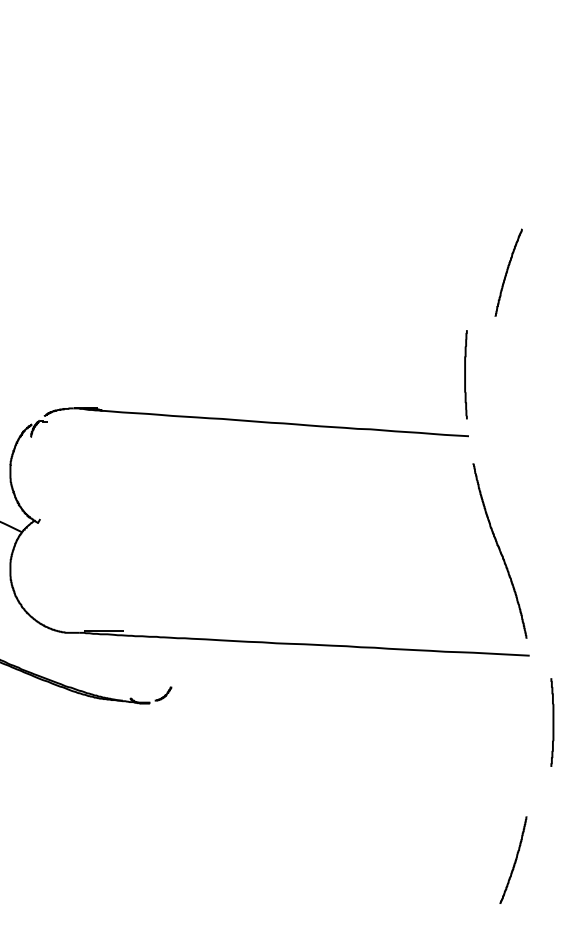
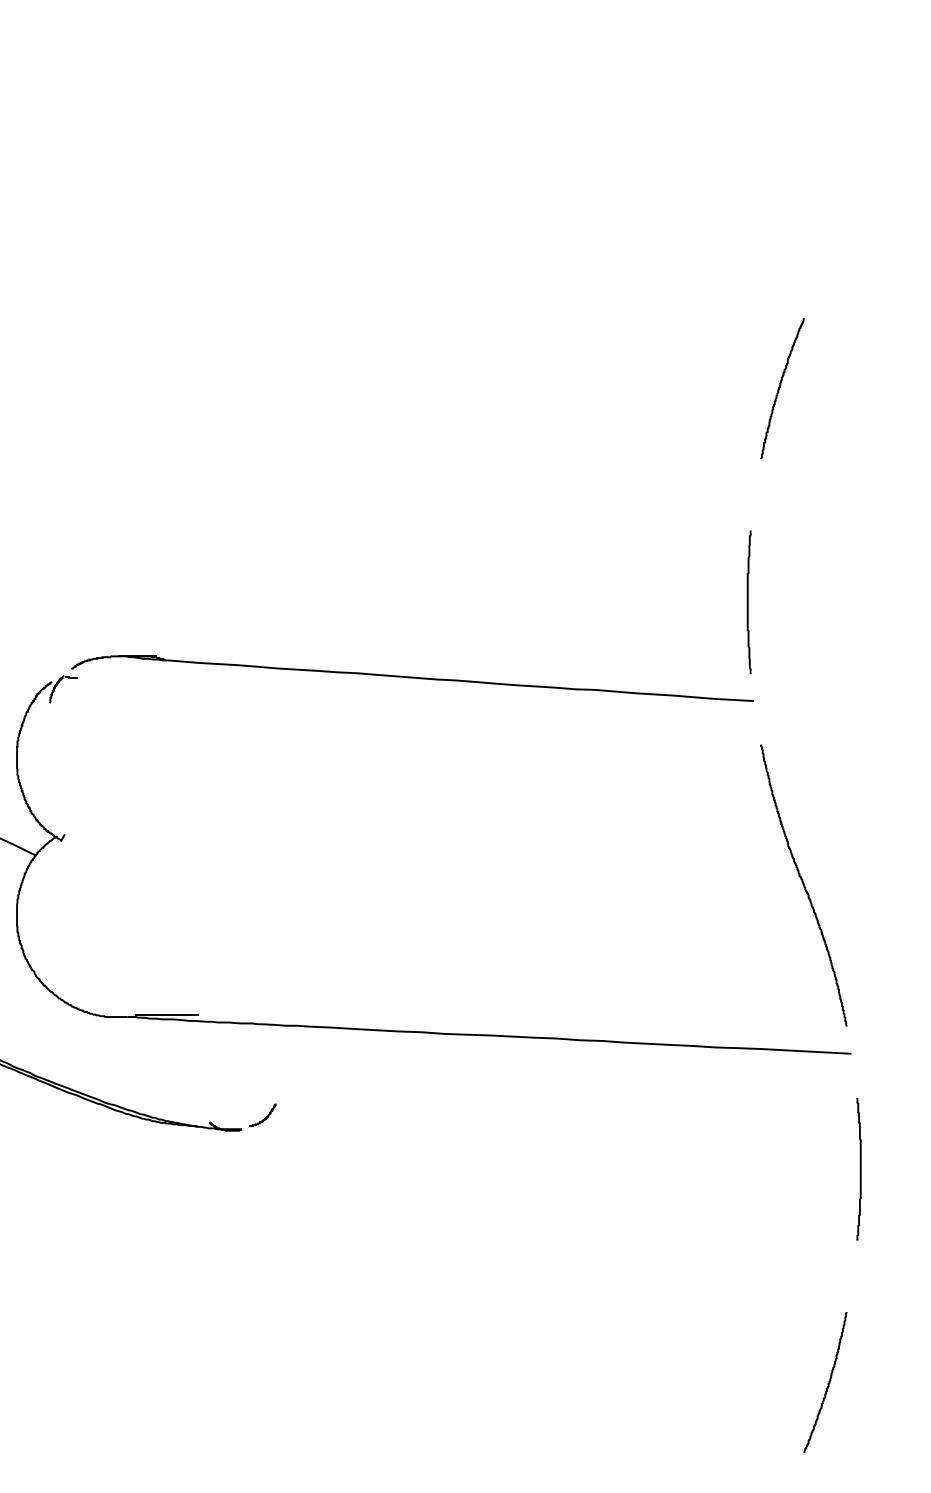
curve: (507, 272) -> (780, 388), moved
curve: (552, 722) -> (859, 1169), moved

